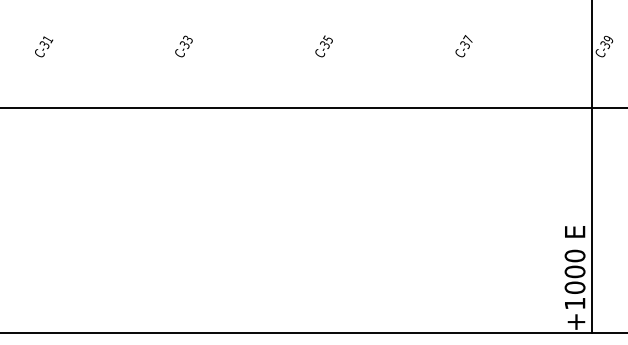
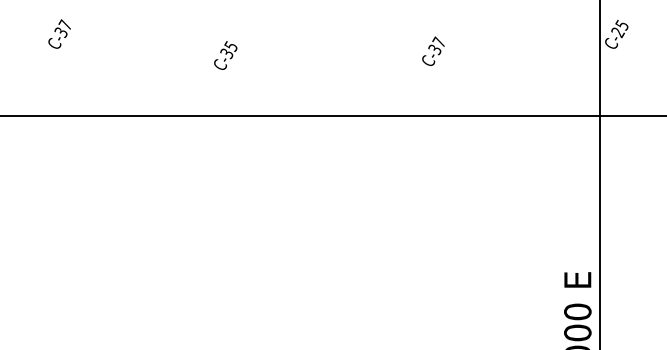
text: (187, 39) -> (64, 25), C-33 -> C-37
text: (606, 42) -> (619, 29), C-39 -> C-25
text: (323, 46) -> (224, 55), moved
text: (463, 46) -> (432, 51), moved

